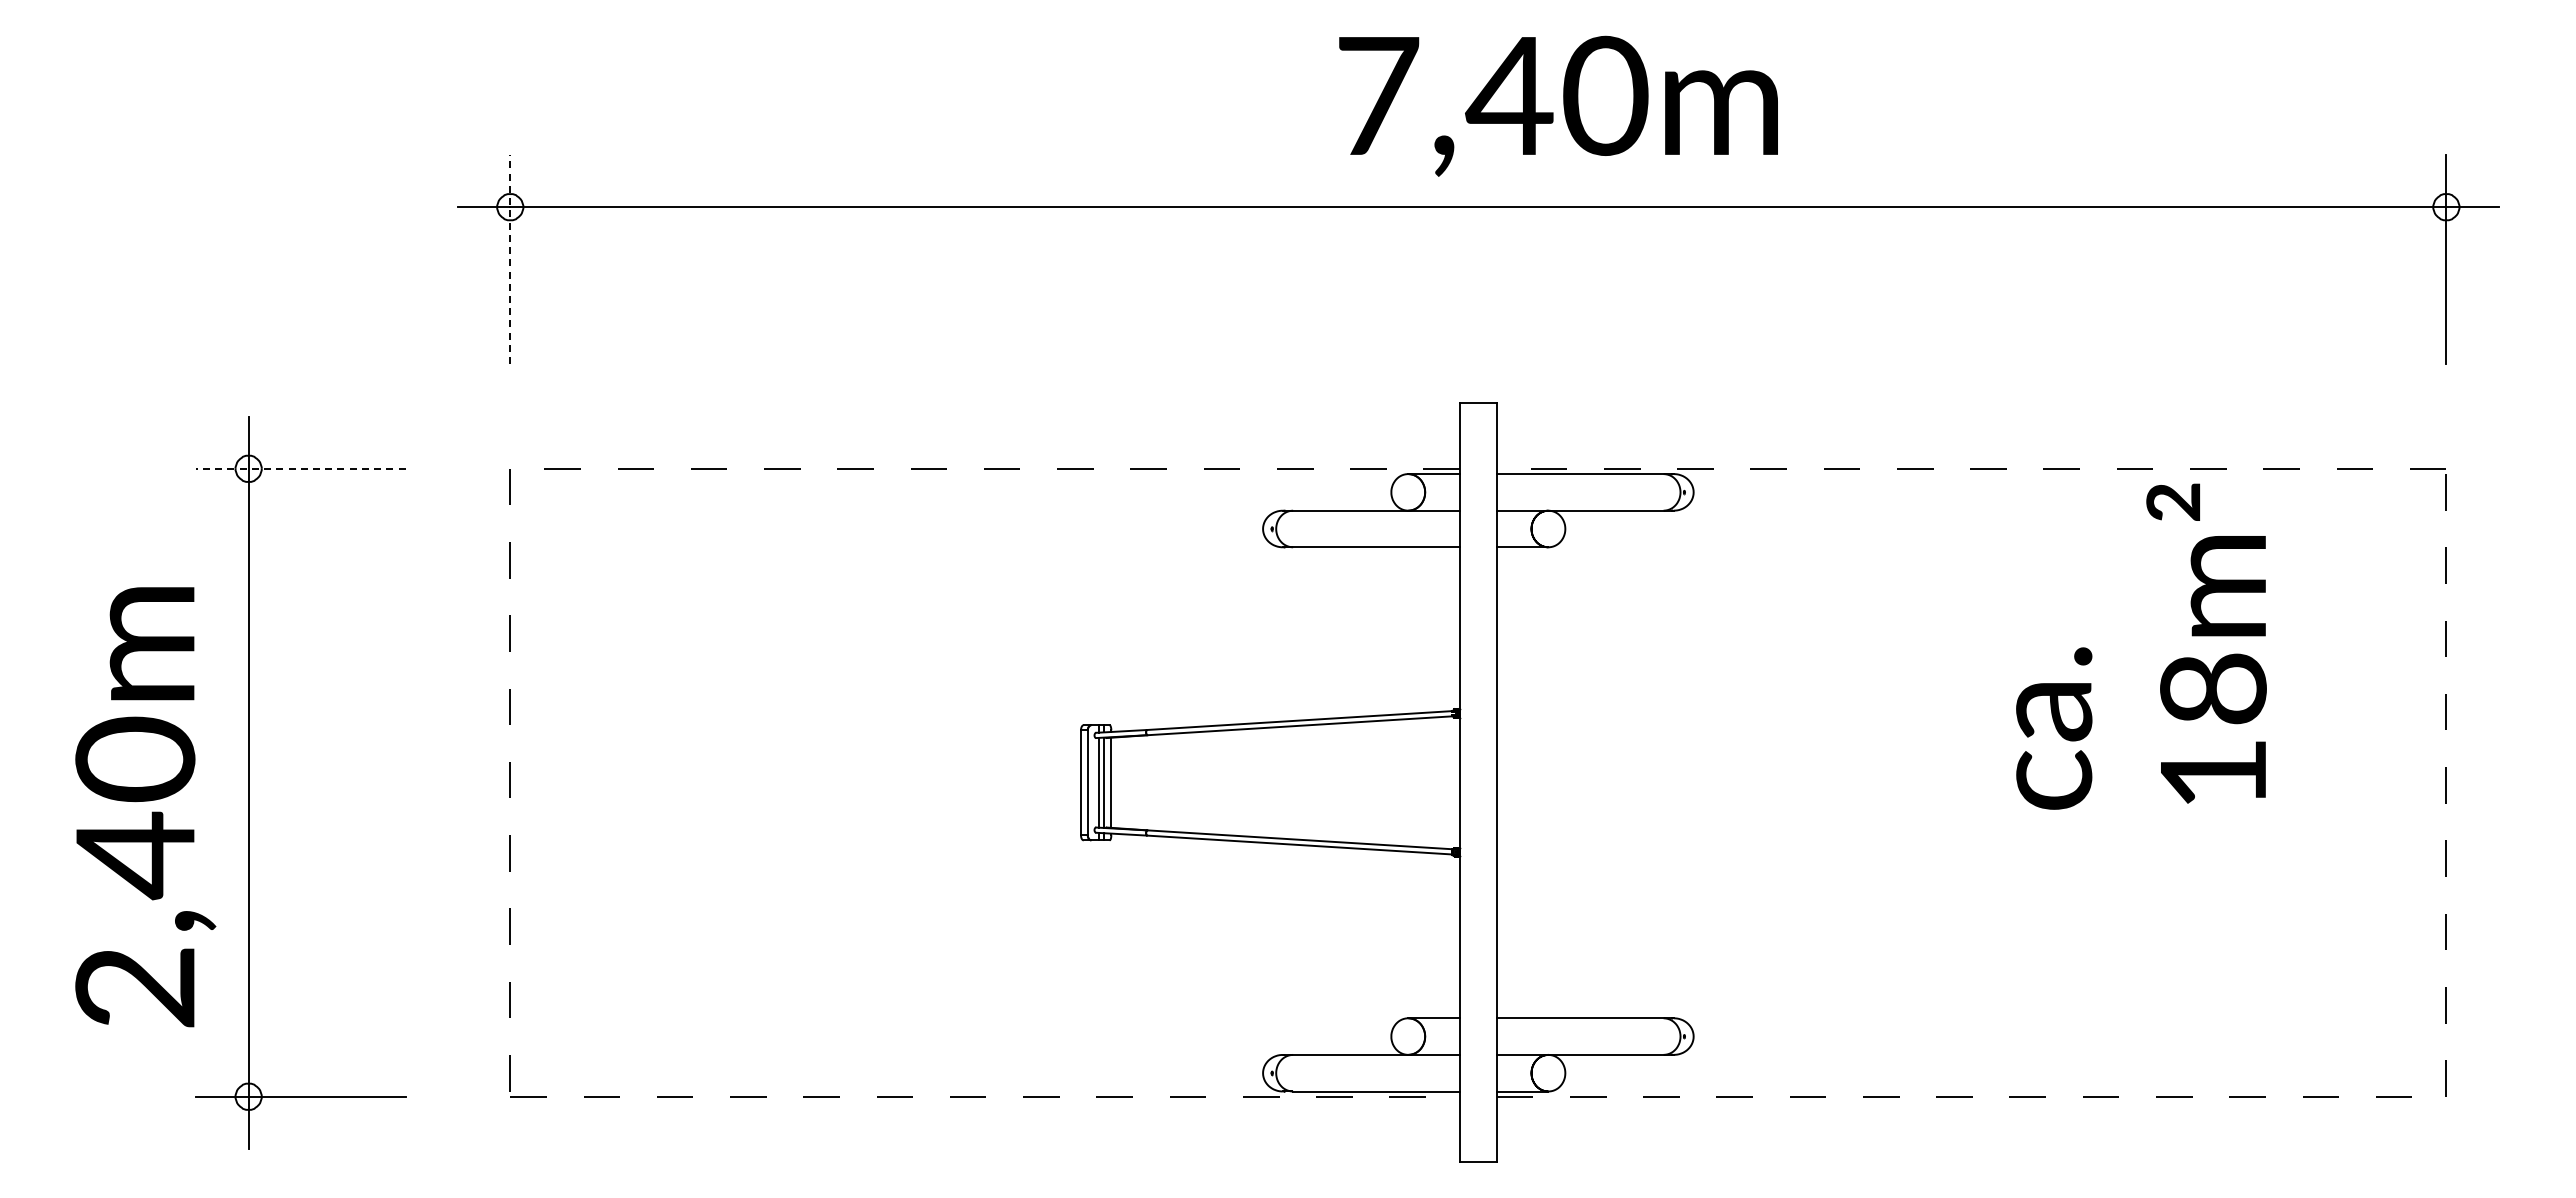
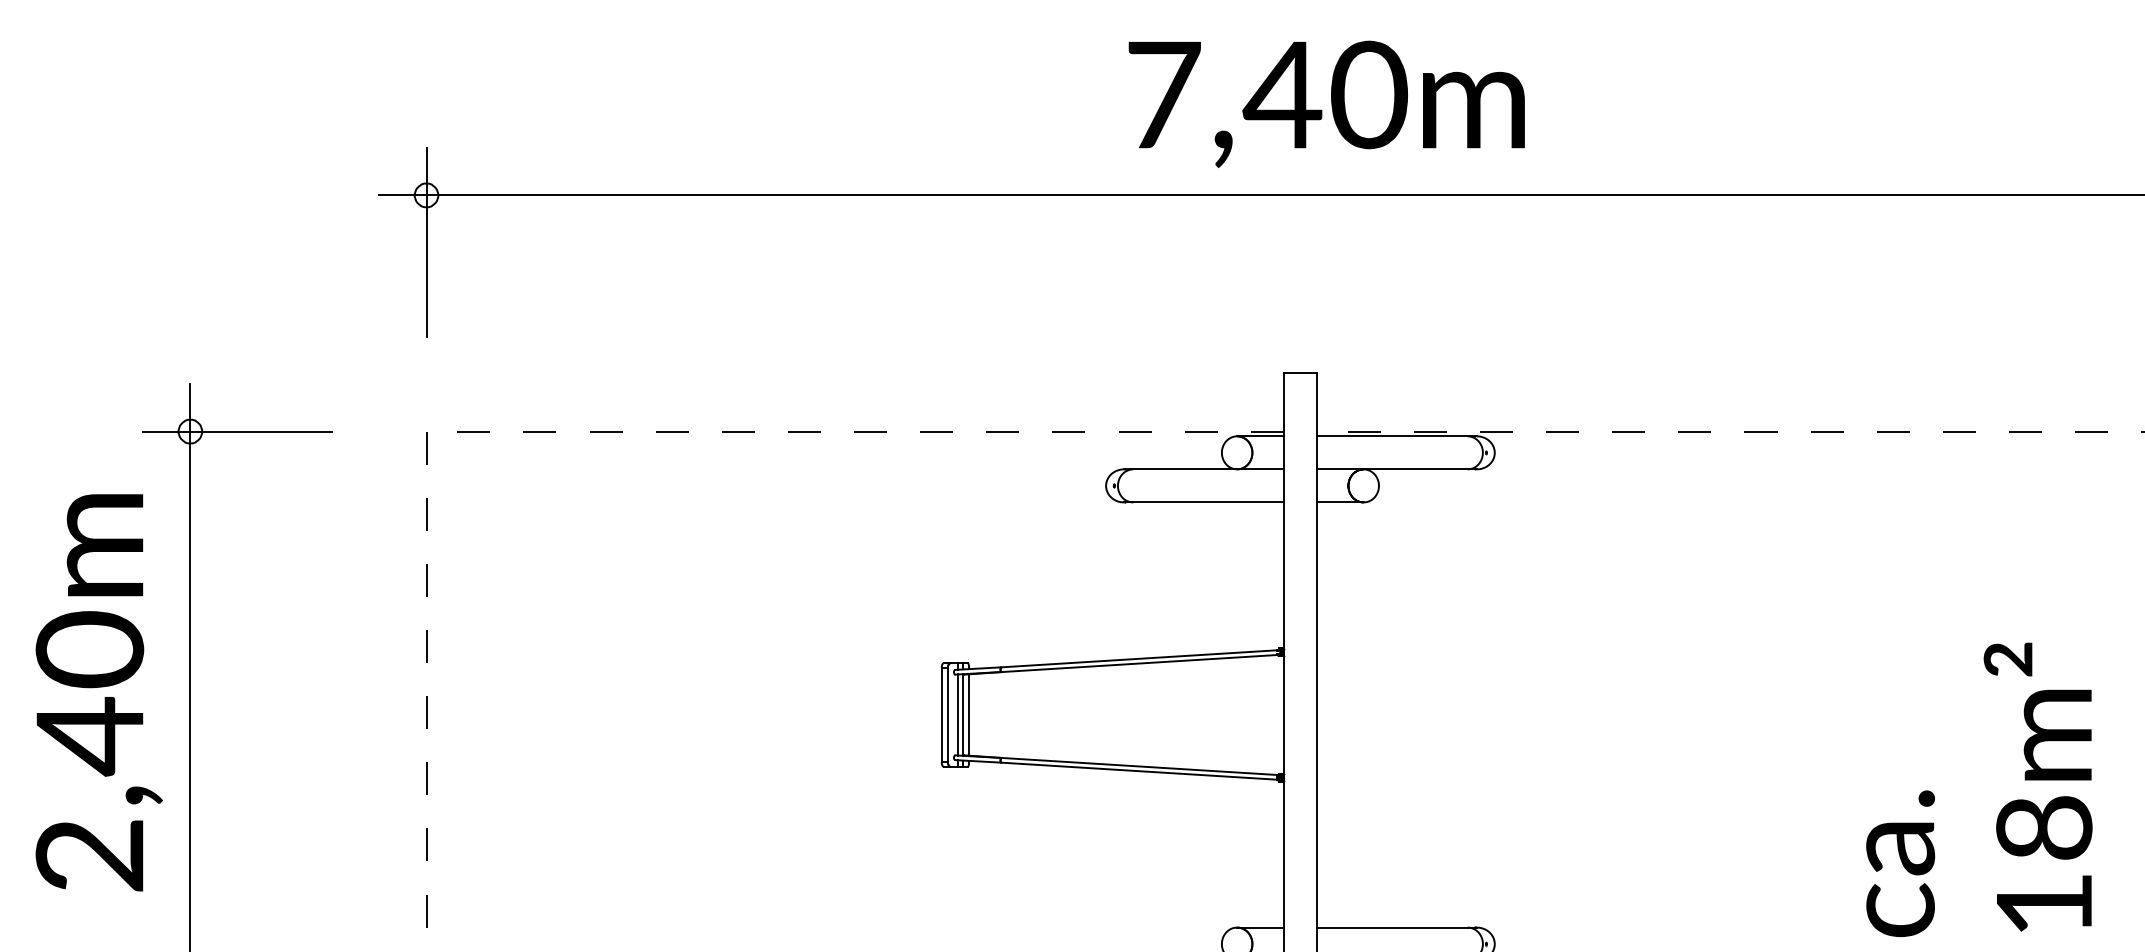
text: (1558, 105) -> (1326, 103), moved
line: (510, 259) -> (426, 242), dashed -> solid
line: (300, 468) -> (237, 431), dashed -> solid
text: (2141, 646) -> (1979, 789), moved
text: (145, 807) -> (99, 693), moved

